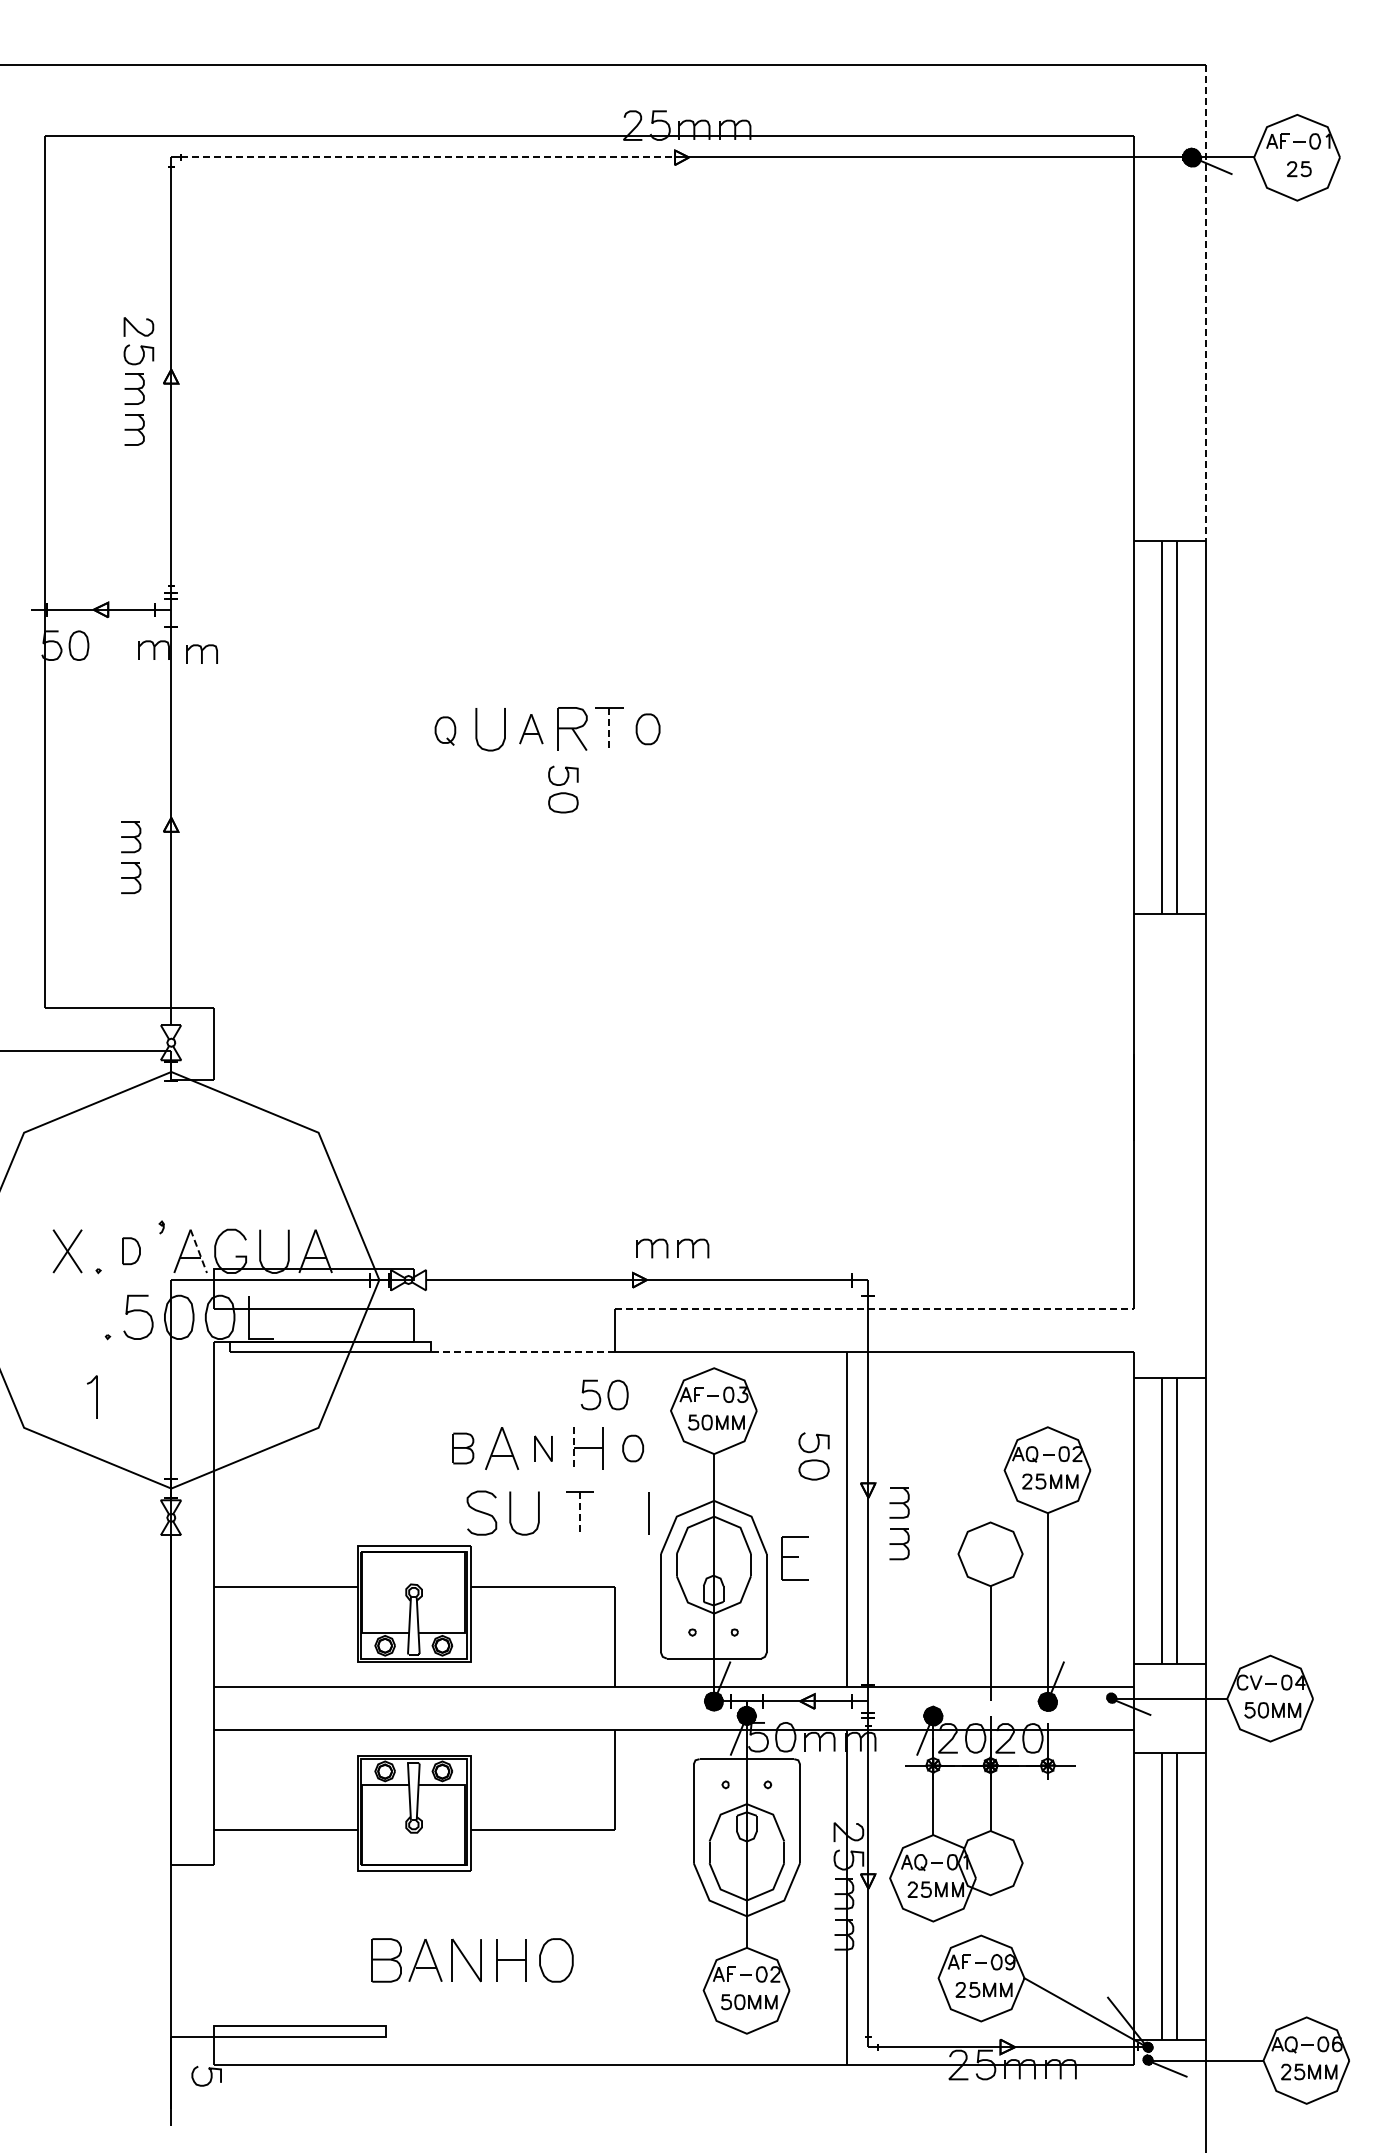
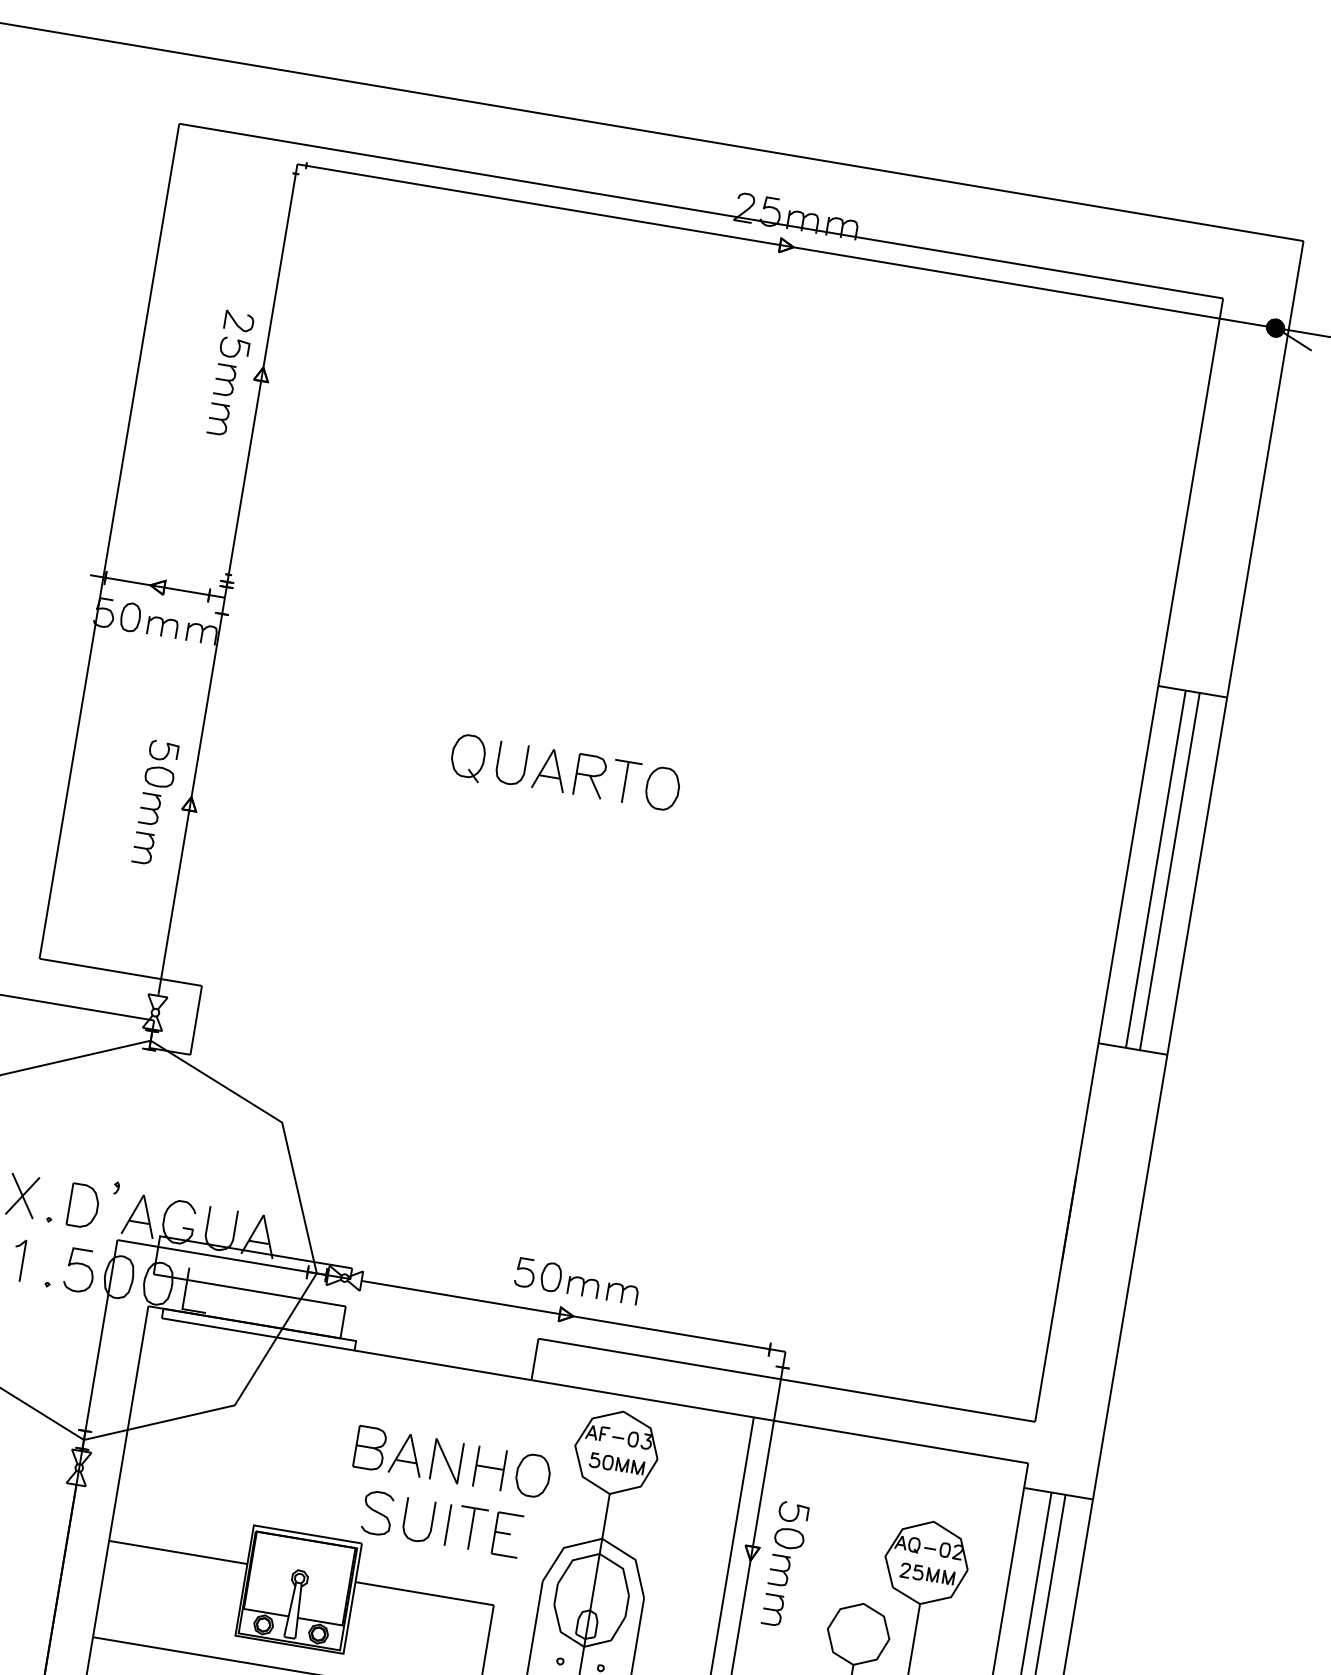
line: (431, 157) -> (546, 206), dashed -> solid
line: (1205, 303) -> (1265, 470), dashed -> solid
part: (201, 653) -> (162, 626), moved
part: (531, 728) -> (551, 769), size x1.43
line: (609, 729) -> (625, 782), dashed -> solid
part: (647, 729) -> (662, 788), size x1.43
part: (445, 731) -> (468, 758), size x1.67
part: (563, 789) -> (161, 764), moved
part: (131, 1250) -> (83, 1205), size x1.67
line: (198, 1251) -> (148, 1217), dashed -> solid
line: (875, 1308) -> (787, 1380), dashed -> solid
line: (522, 1351) -> (442, 1364), dashed -> solid
part: (604, 1394) -> (538, 1274), moved
line: (96, 1396) -> (22, 1260), moved
part: (463, 1448) -> (370, 1448), size x1.43
part: (543, 1448) -> (447, 1461), size x1.67
part: (632, 1448) -> (532, 1475), size x1.67
line: (573, 1449) -> (475, 1467), dashed -> solid
part: (813, 1456) -> (790, 1525), moved
line: (579, 1513) -> (471, 1529), dashed -> solid
line: (648, 1513) -> (447, 1525), moved
part: (794, 1558) -> (506, 1535), moved

